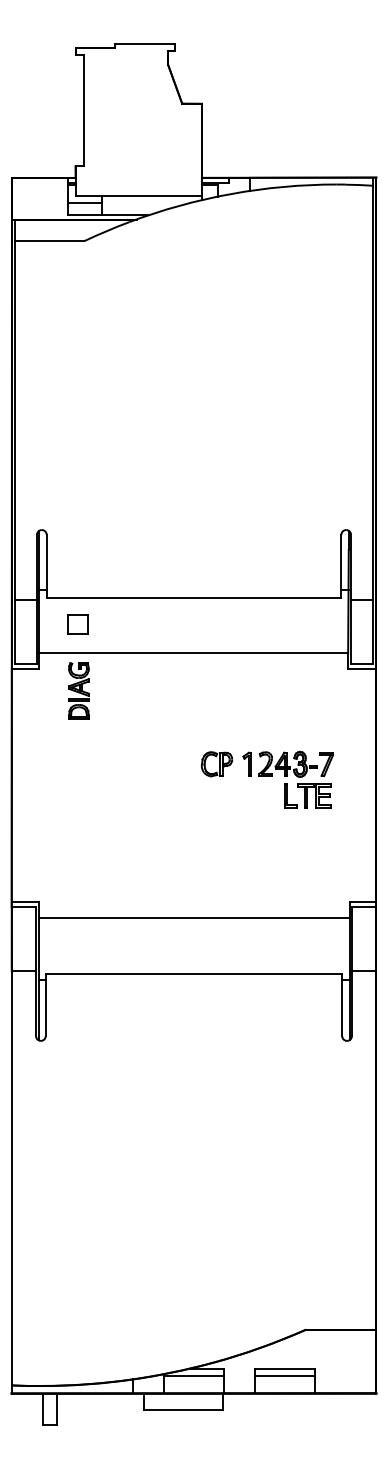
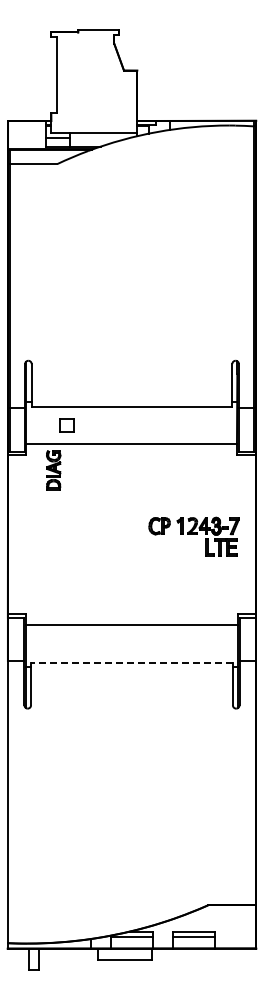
part: (77, 625) -> (66, 425), moved
part: (266, 779) -> (193, 536), moved
line: (193, 974) -> (131, 663), solid -> dashed

